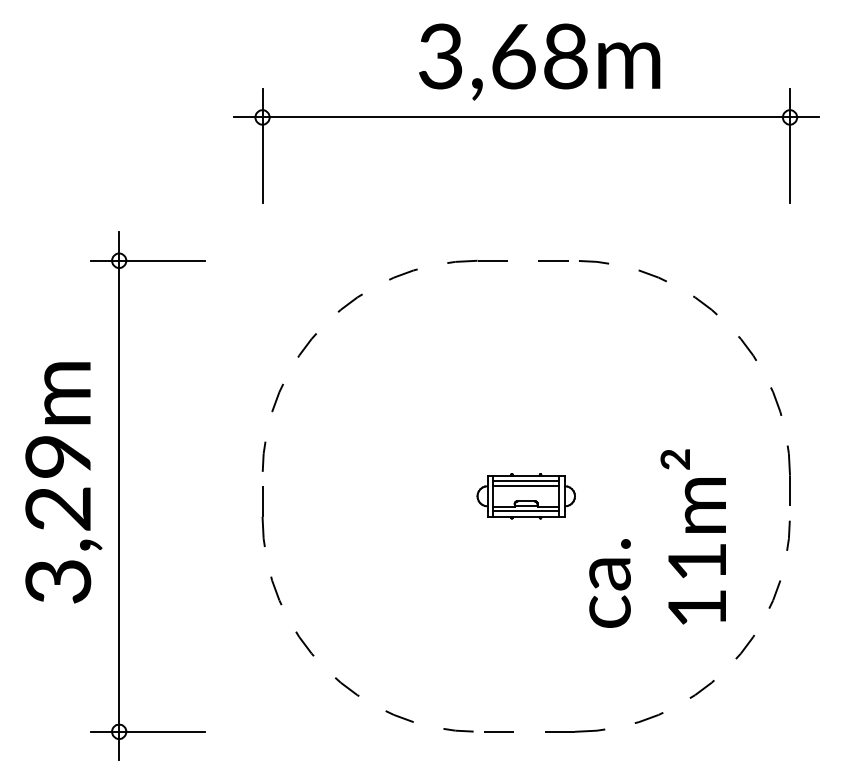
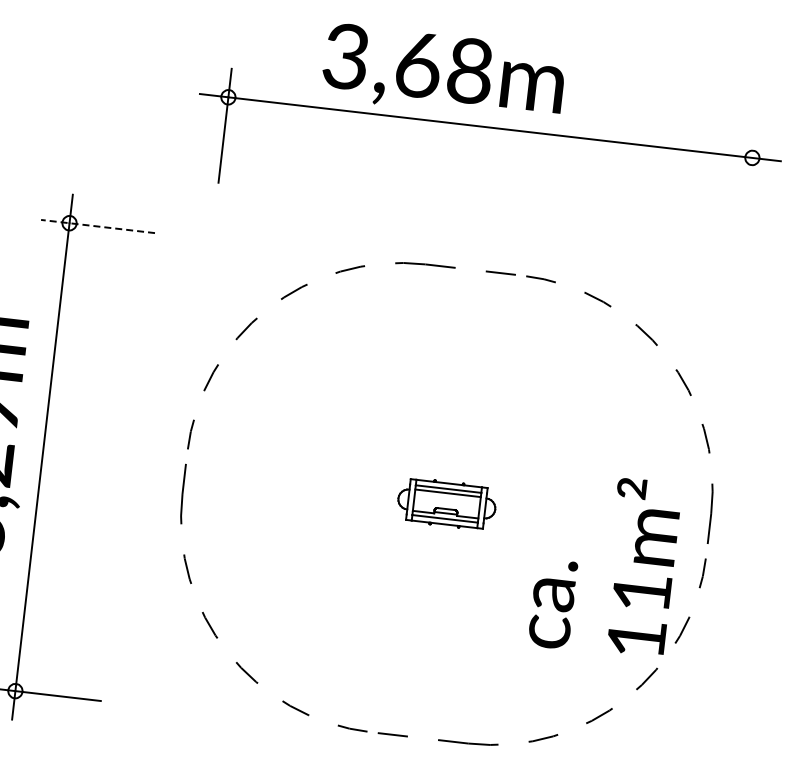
text: (539, 61) -> (443, 72), moved
line: (790, 145) -> (749, 185), removed
line: (147, 260) -> (97, 226), solid -> dashed
text: (657, 538) -> (605, 564), moved

